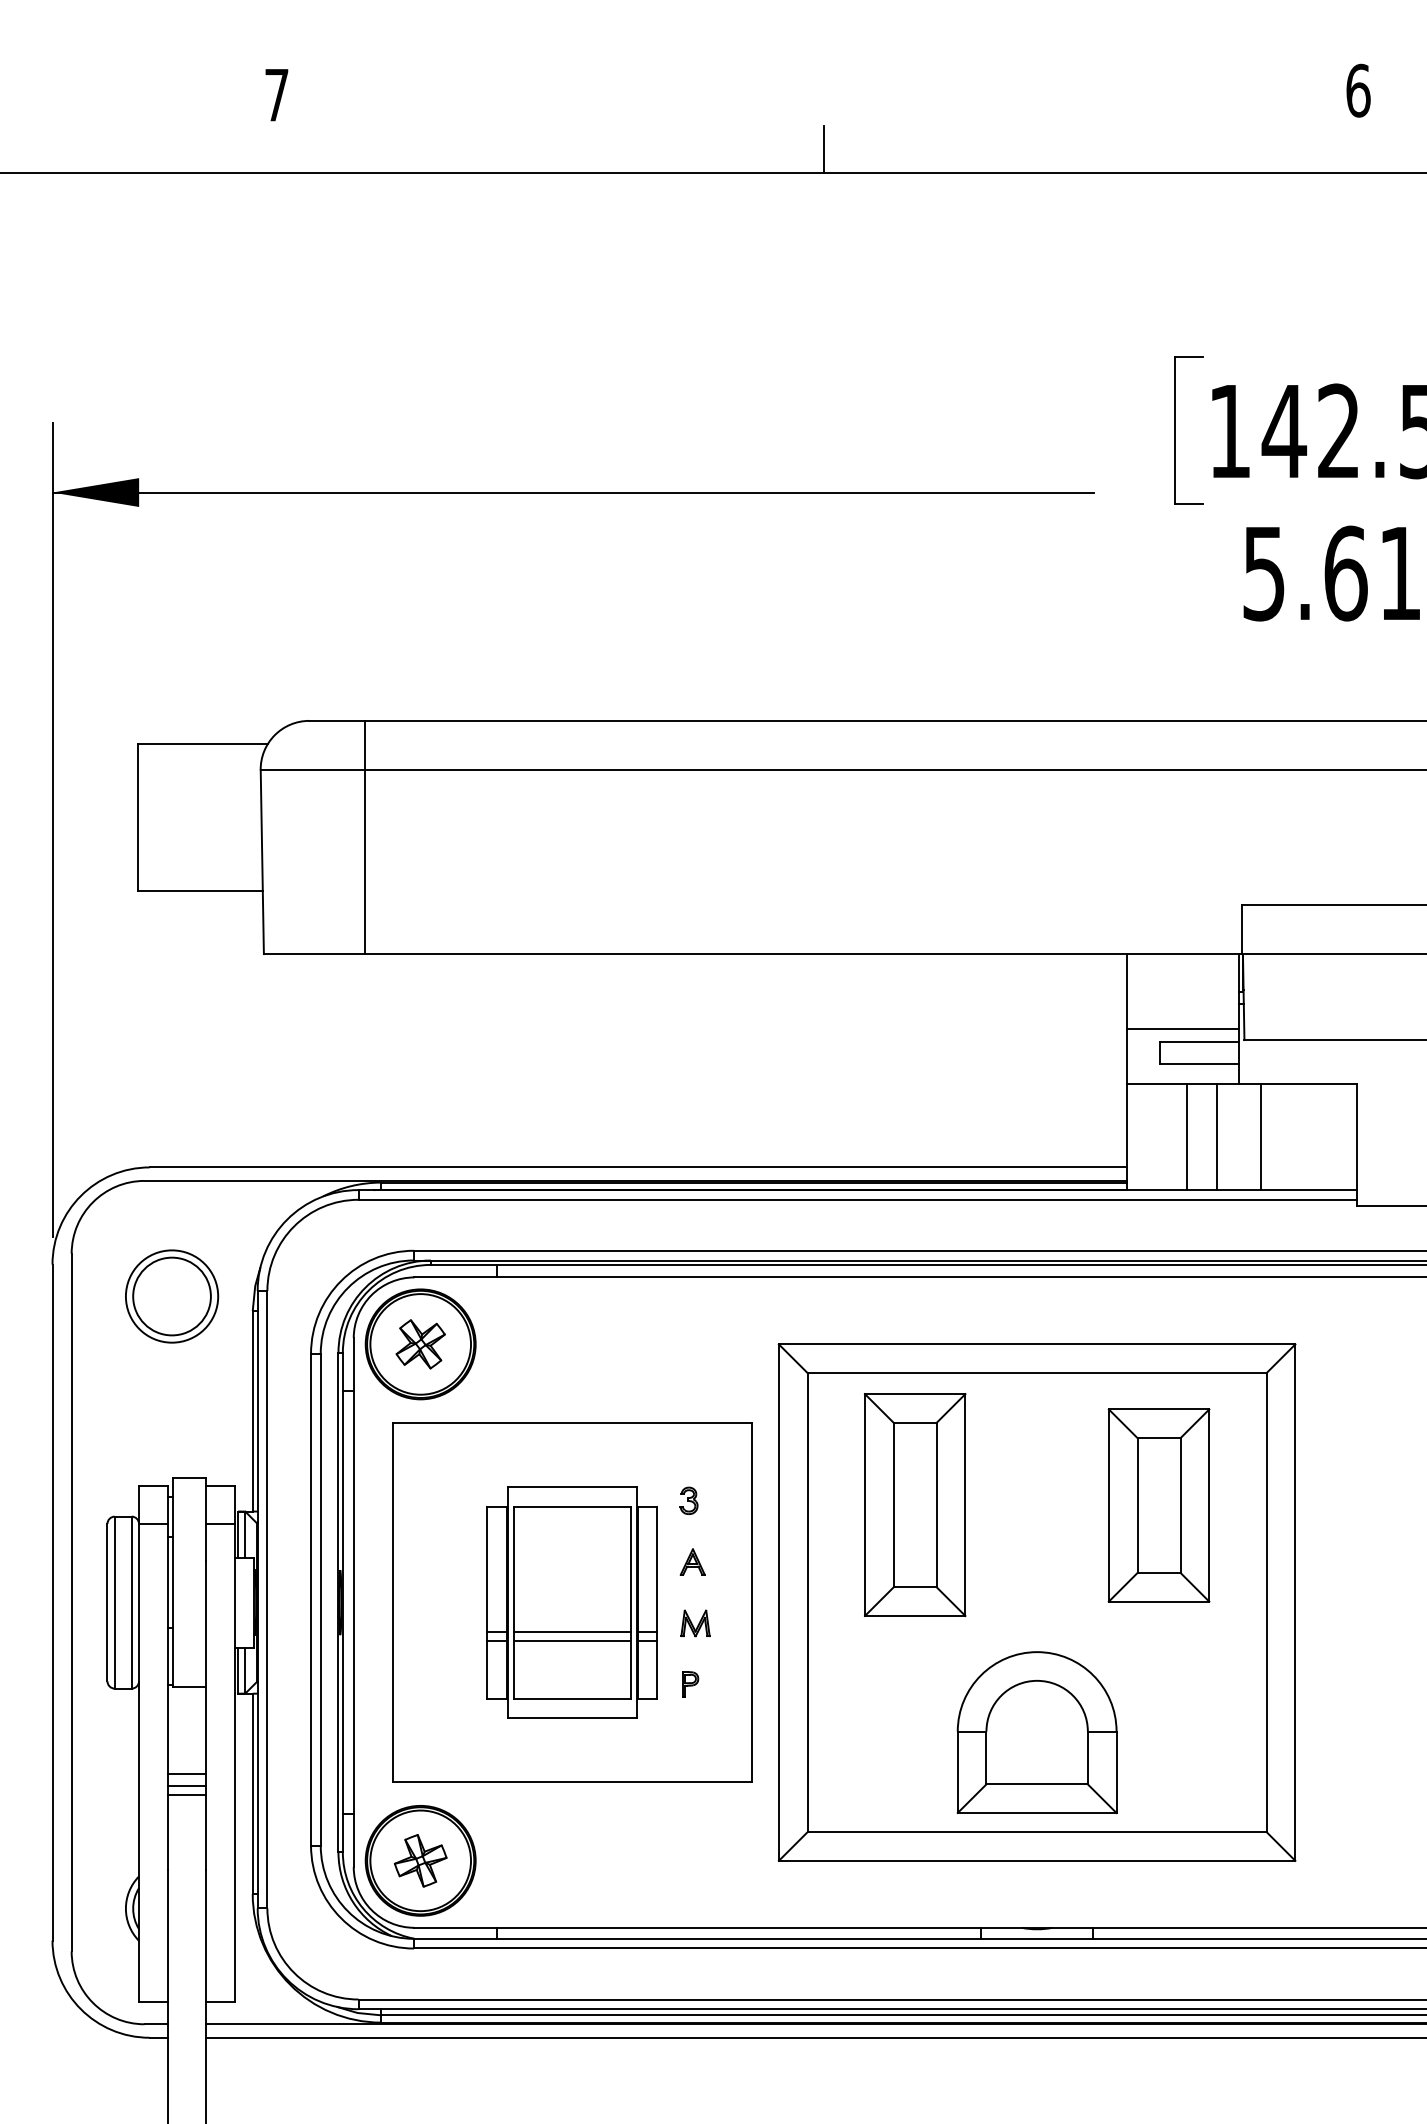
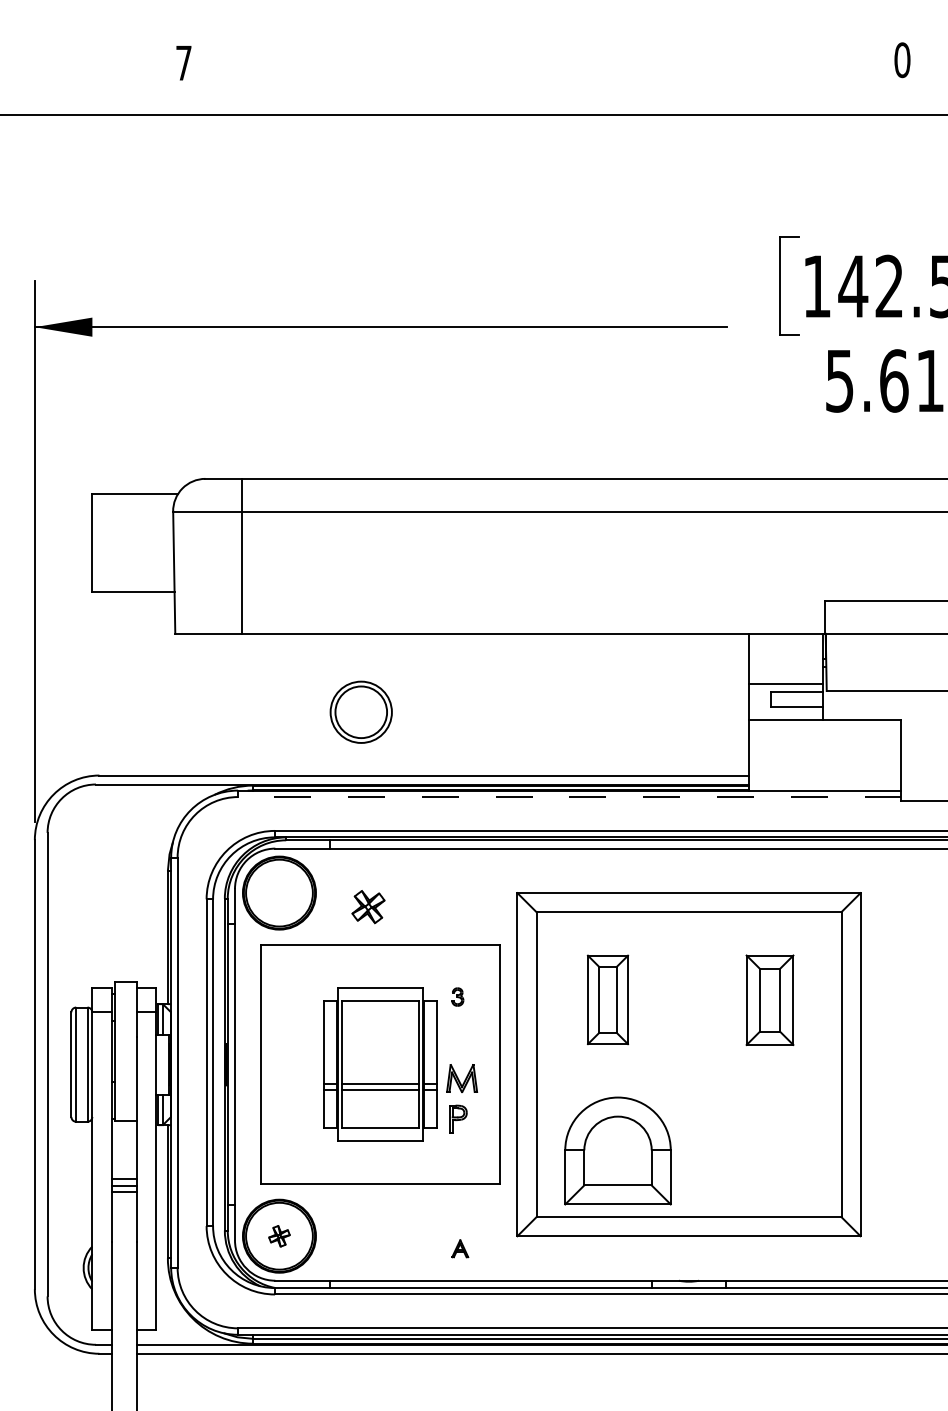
text: (1358, 89) -> (902, 59), 6 -> 0
line: (824, 148) -> (547, 98), removed
line: (1186, 1135) -> (788, 754), removed
line: (1216, 1135) -> (808, 754), removed
line: (1260, 1135) -> (837, 754), removed
line: (857, 1200) -> (569, 797), solid -> dashed
part: (170, 1295) -> (360, 711), moved
part: (420, 1344) -> (368, 907), moved
part: (914, 1504) -> (607, 999), size x0.6
part: (1158, 1506) -> (769, 1000), size x0.7
part: (693, 1561) -> (460, 1248), moved
part: (694, 1623) -> (461, 1078), size x1.6
part: (690, 1685) -> (458, 1119), size x1.6
part: (1036, 1731) -> (617, 1150), moved
part: (420, 1861) -> (279, 1236), size x0.6

